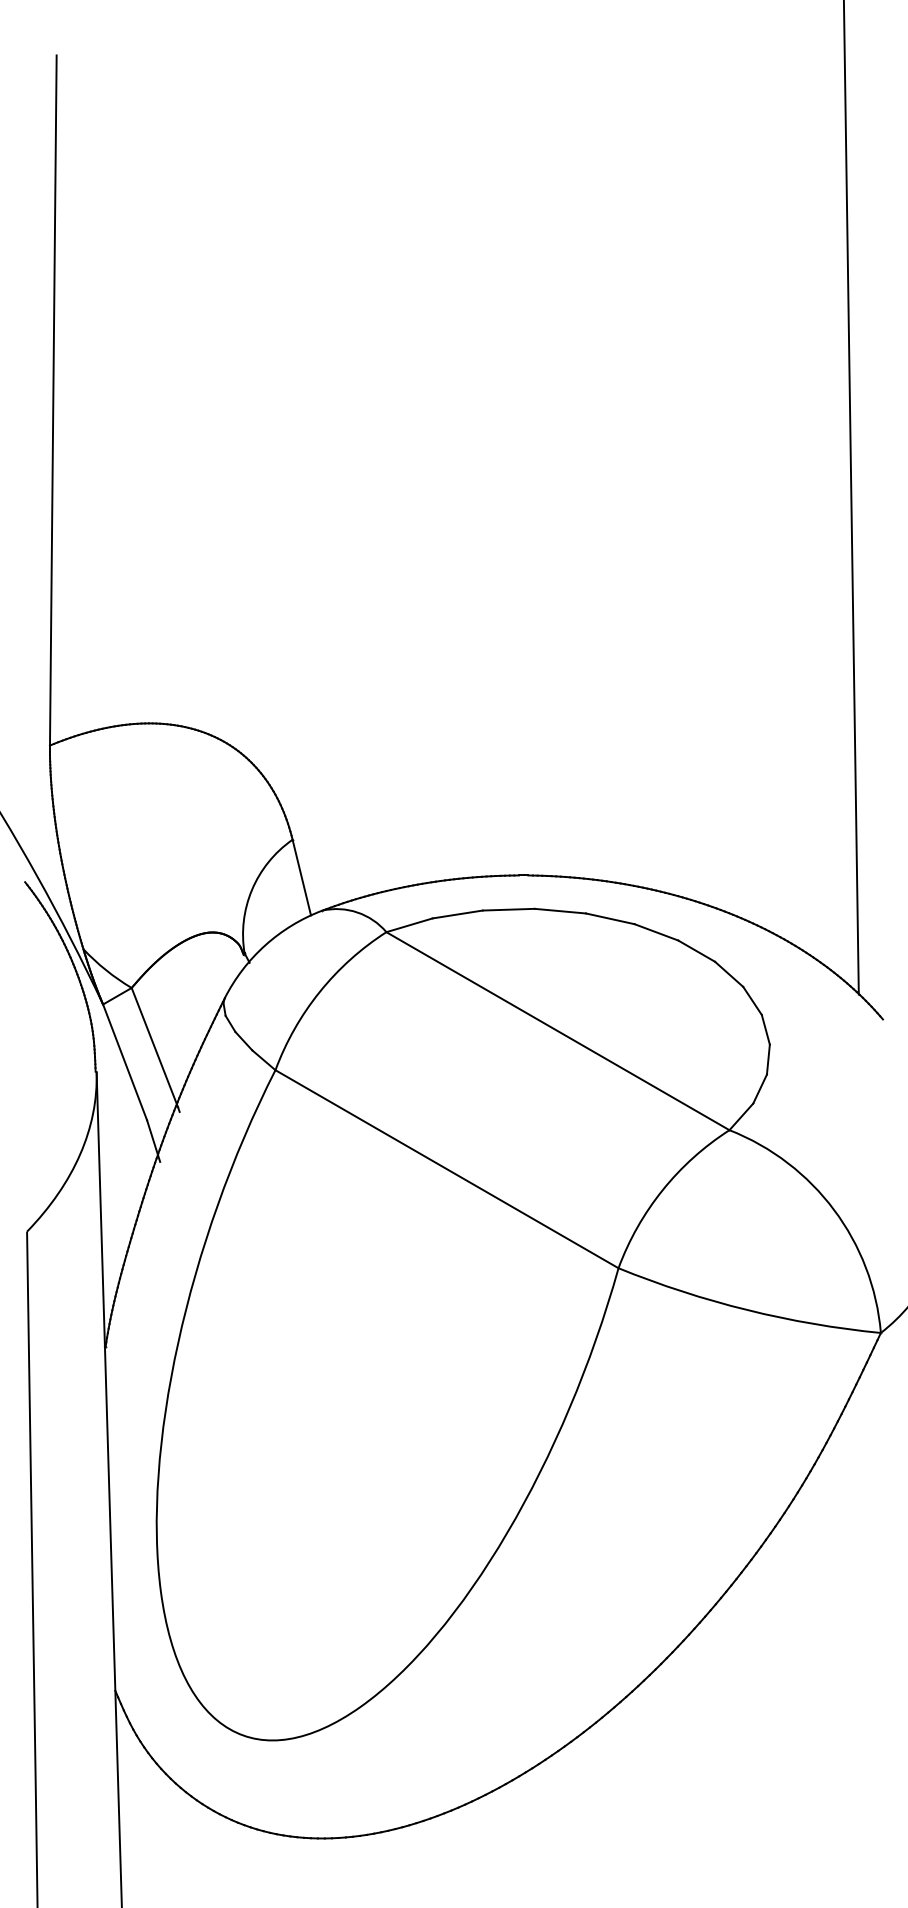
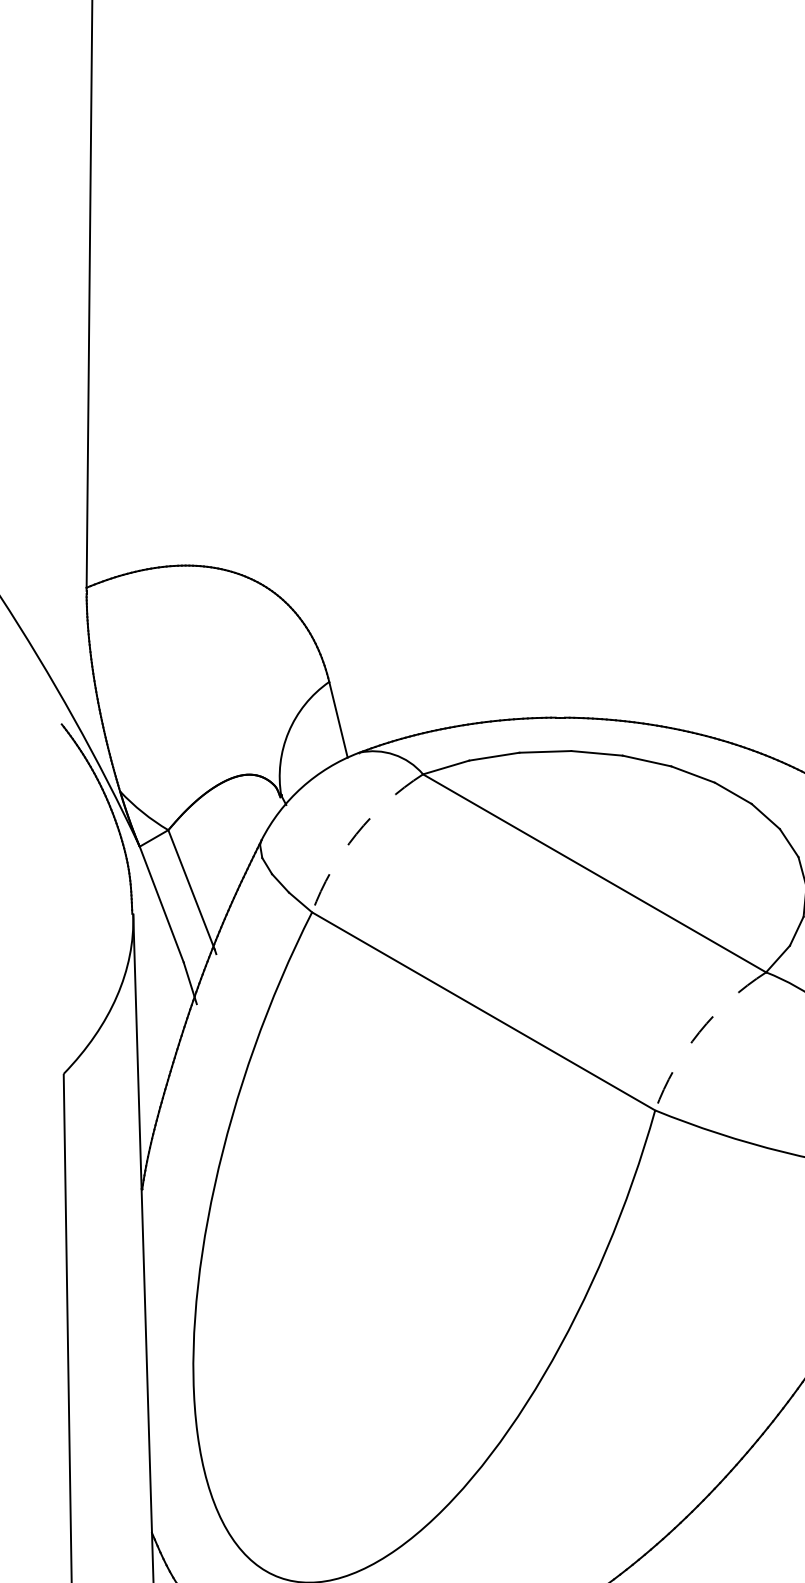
arc: (319, 992) -> (356, 834), solid -> dashed
arc: (662, 1190) -> (699, 1032), solid -> dashed

